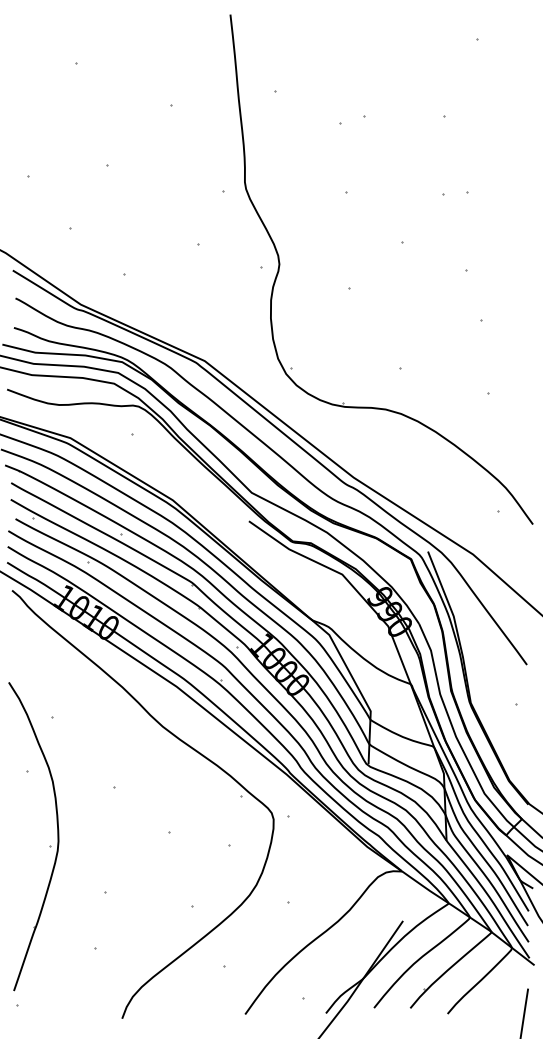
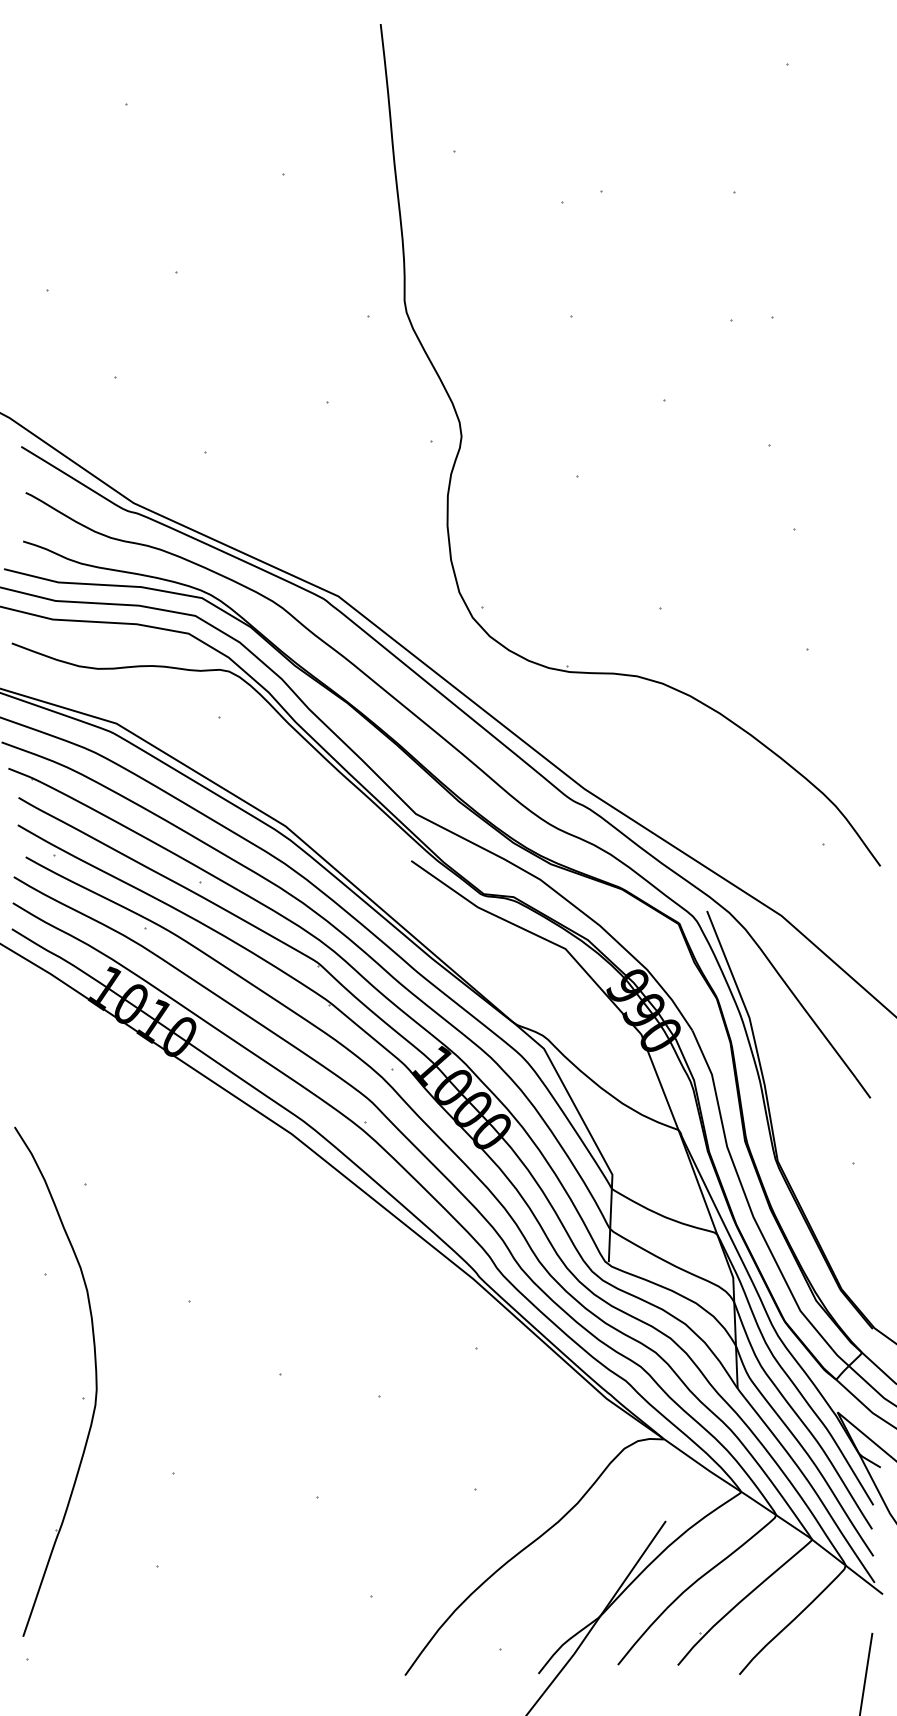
part: (183, 743) -> (303, 1227), removed

